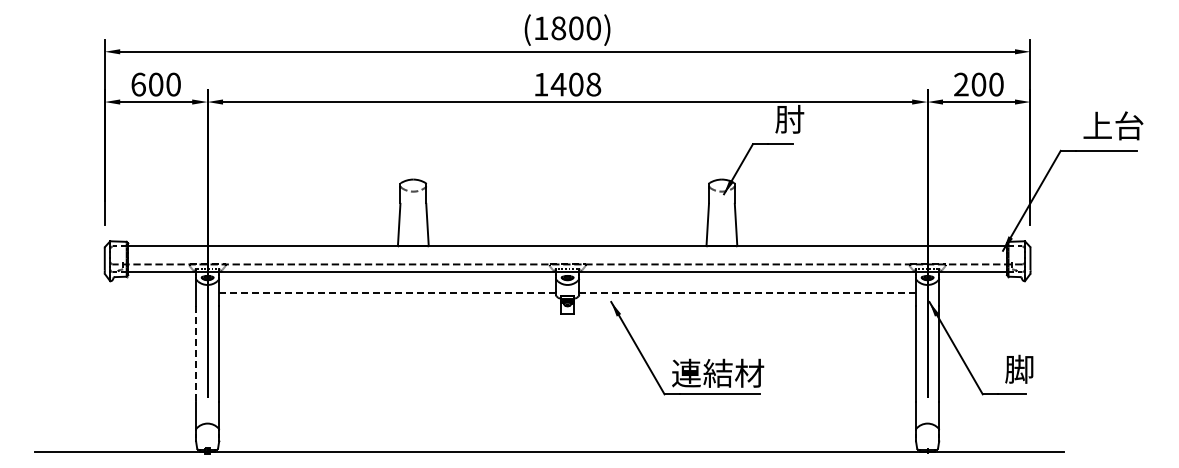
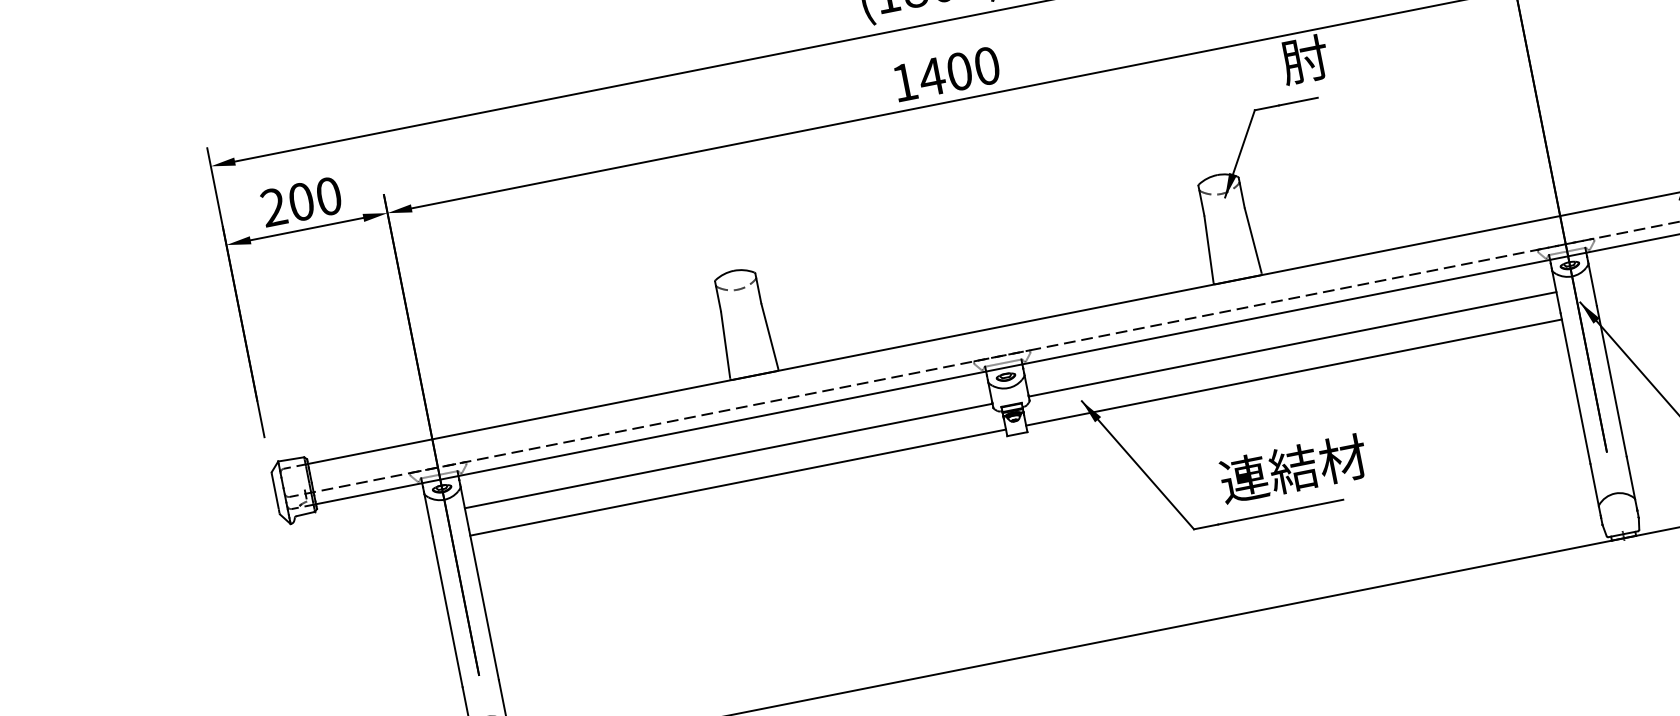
text: (138, 84) -> (273, 207), 600 -> 200
text: (593, 84) -> (986, 65), 1408 -> 1400
line: (388, 292) -> (730, 455), dashed -> solid
line: (748, 292) -> (1293, 343), dashed -> solid
line: (390, 310) -> (738, 482), added
line: (745, 310) -> (1294, 372), added
line: (196, 354) -> (448, 612), dashed -> solid
text: (718, 372) -> (1294, 467), moved

